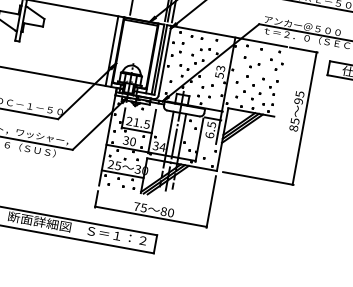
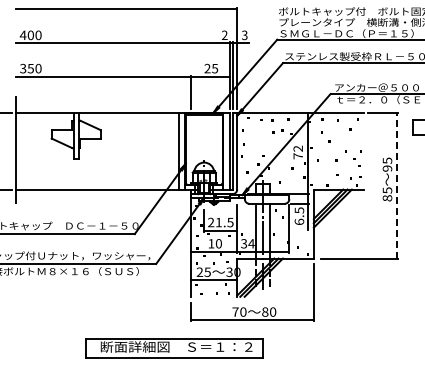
text: (219, 71) -> (297, 152), 53 -> 72
line: (305, 118) -> (397, 185), solid -> dashed
text: (126, 140) -> (211, 243), 30 -> 10
text: (144, 207) -> (243, 311), 75 -> 70

